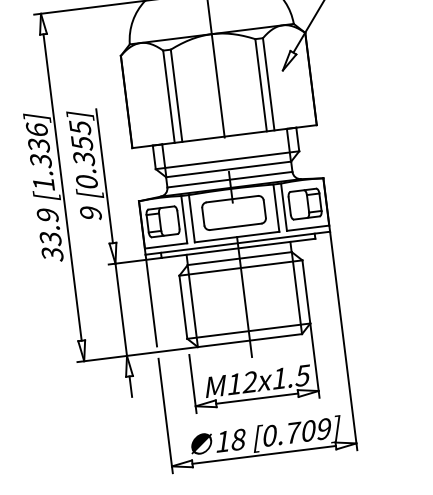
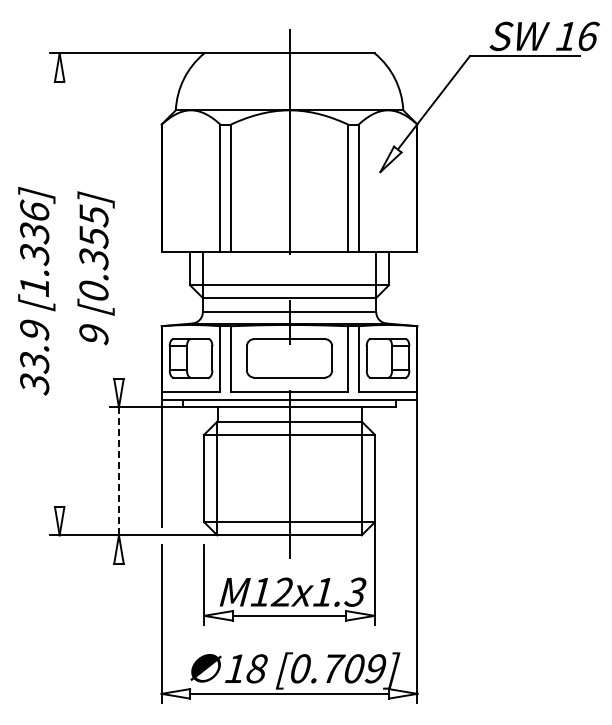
line: (104, 175) -> (118, 285), removed
line: (62, 186) -> (59, 293), removed
line: (120, 309) -> (118, 471), solid -> dashed
text: (302, 375) -> (355, 591), M12x1.5 -> M12x1.3
line: (130, 386) -> (118, 577), removed

